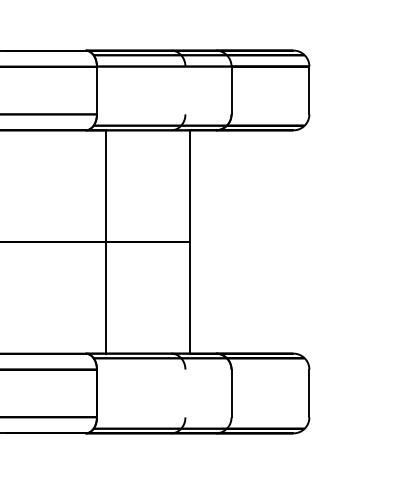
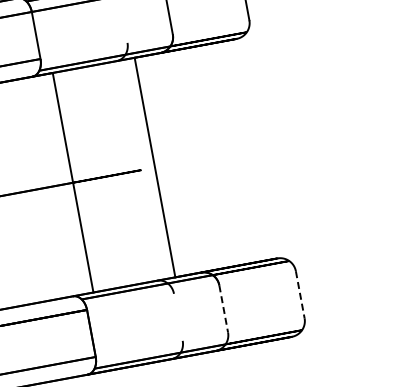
line: (231, 393) -> (223, 308), solid -> dashed
line: (309, 393) -> (300, 294), solid -> dashed

